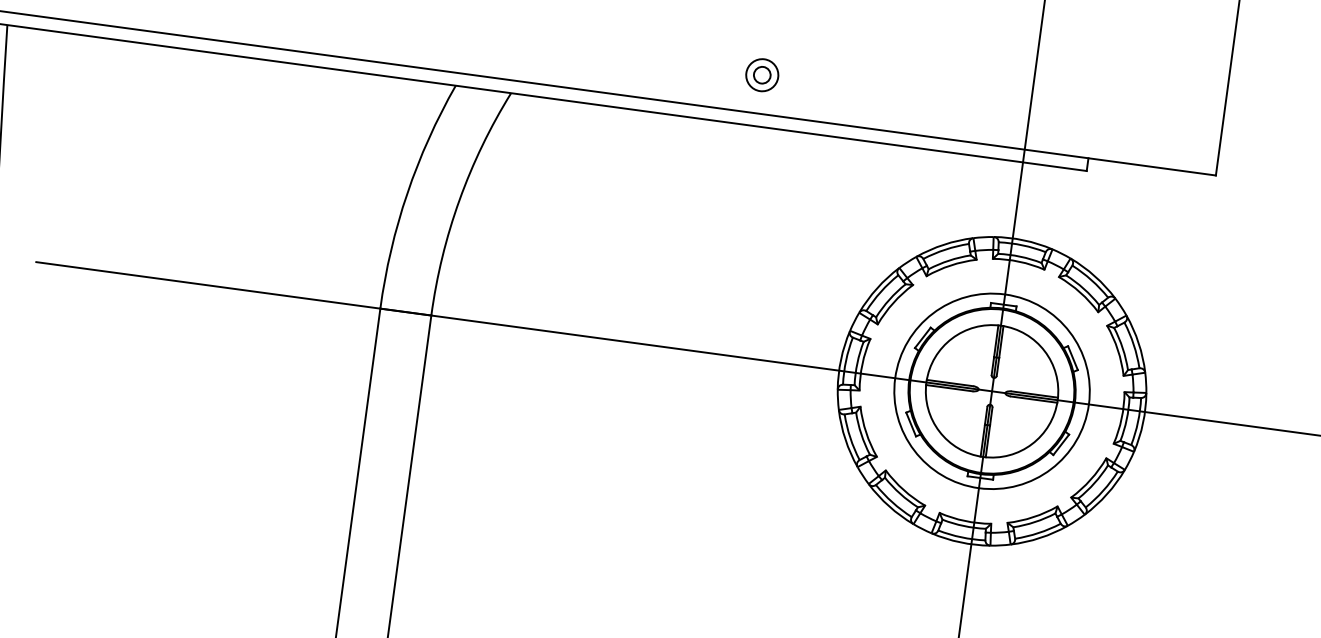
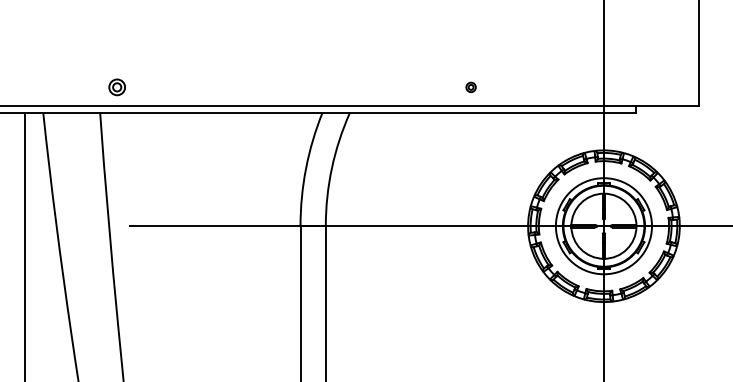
part: (760, 75) -> (470, 87), size x0.6

